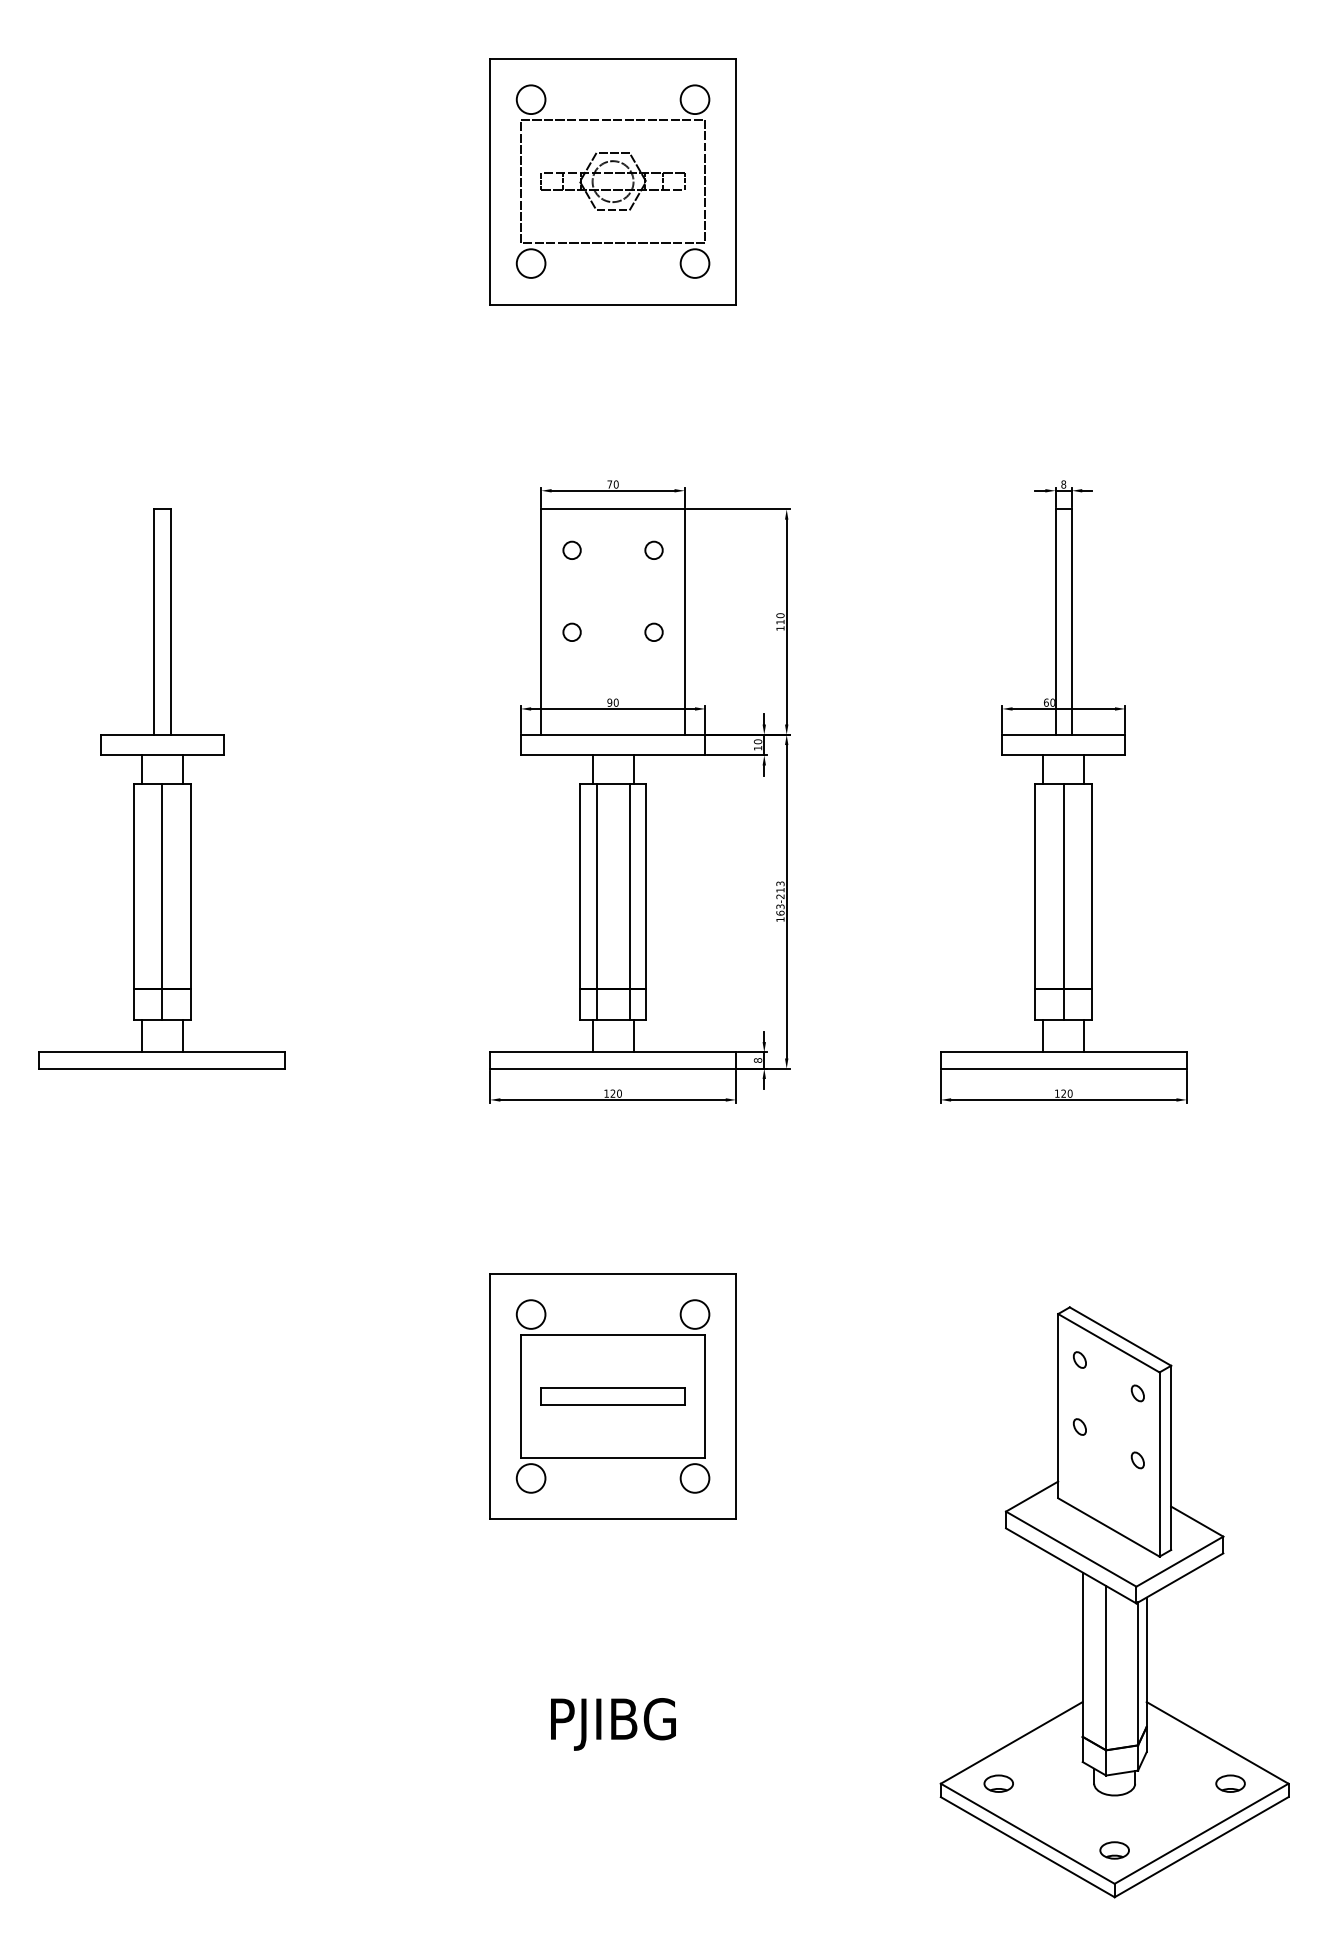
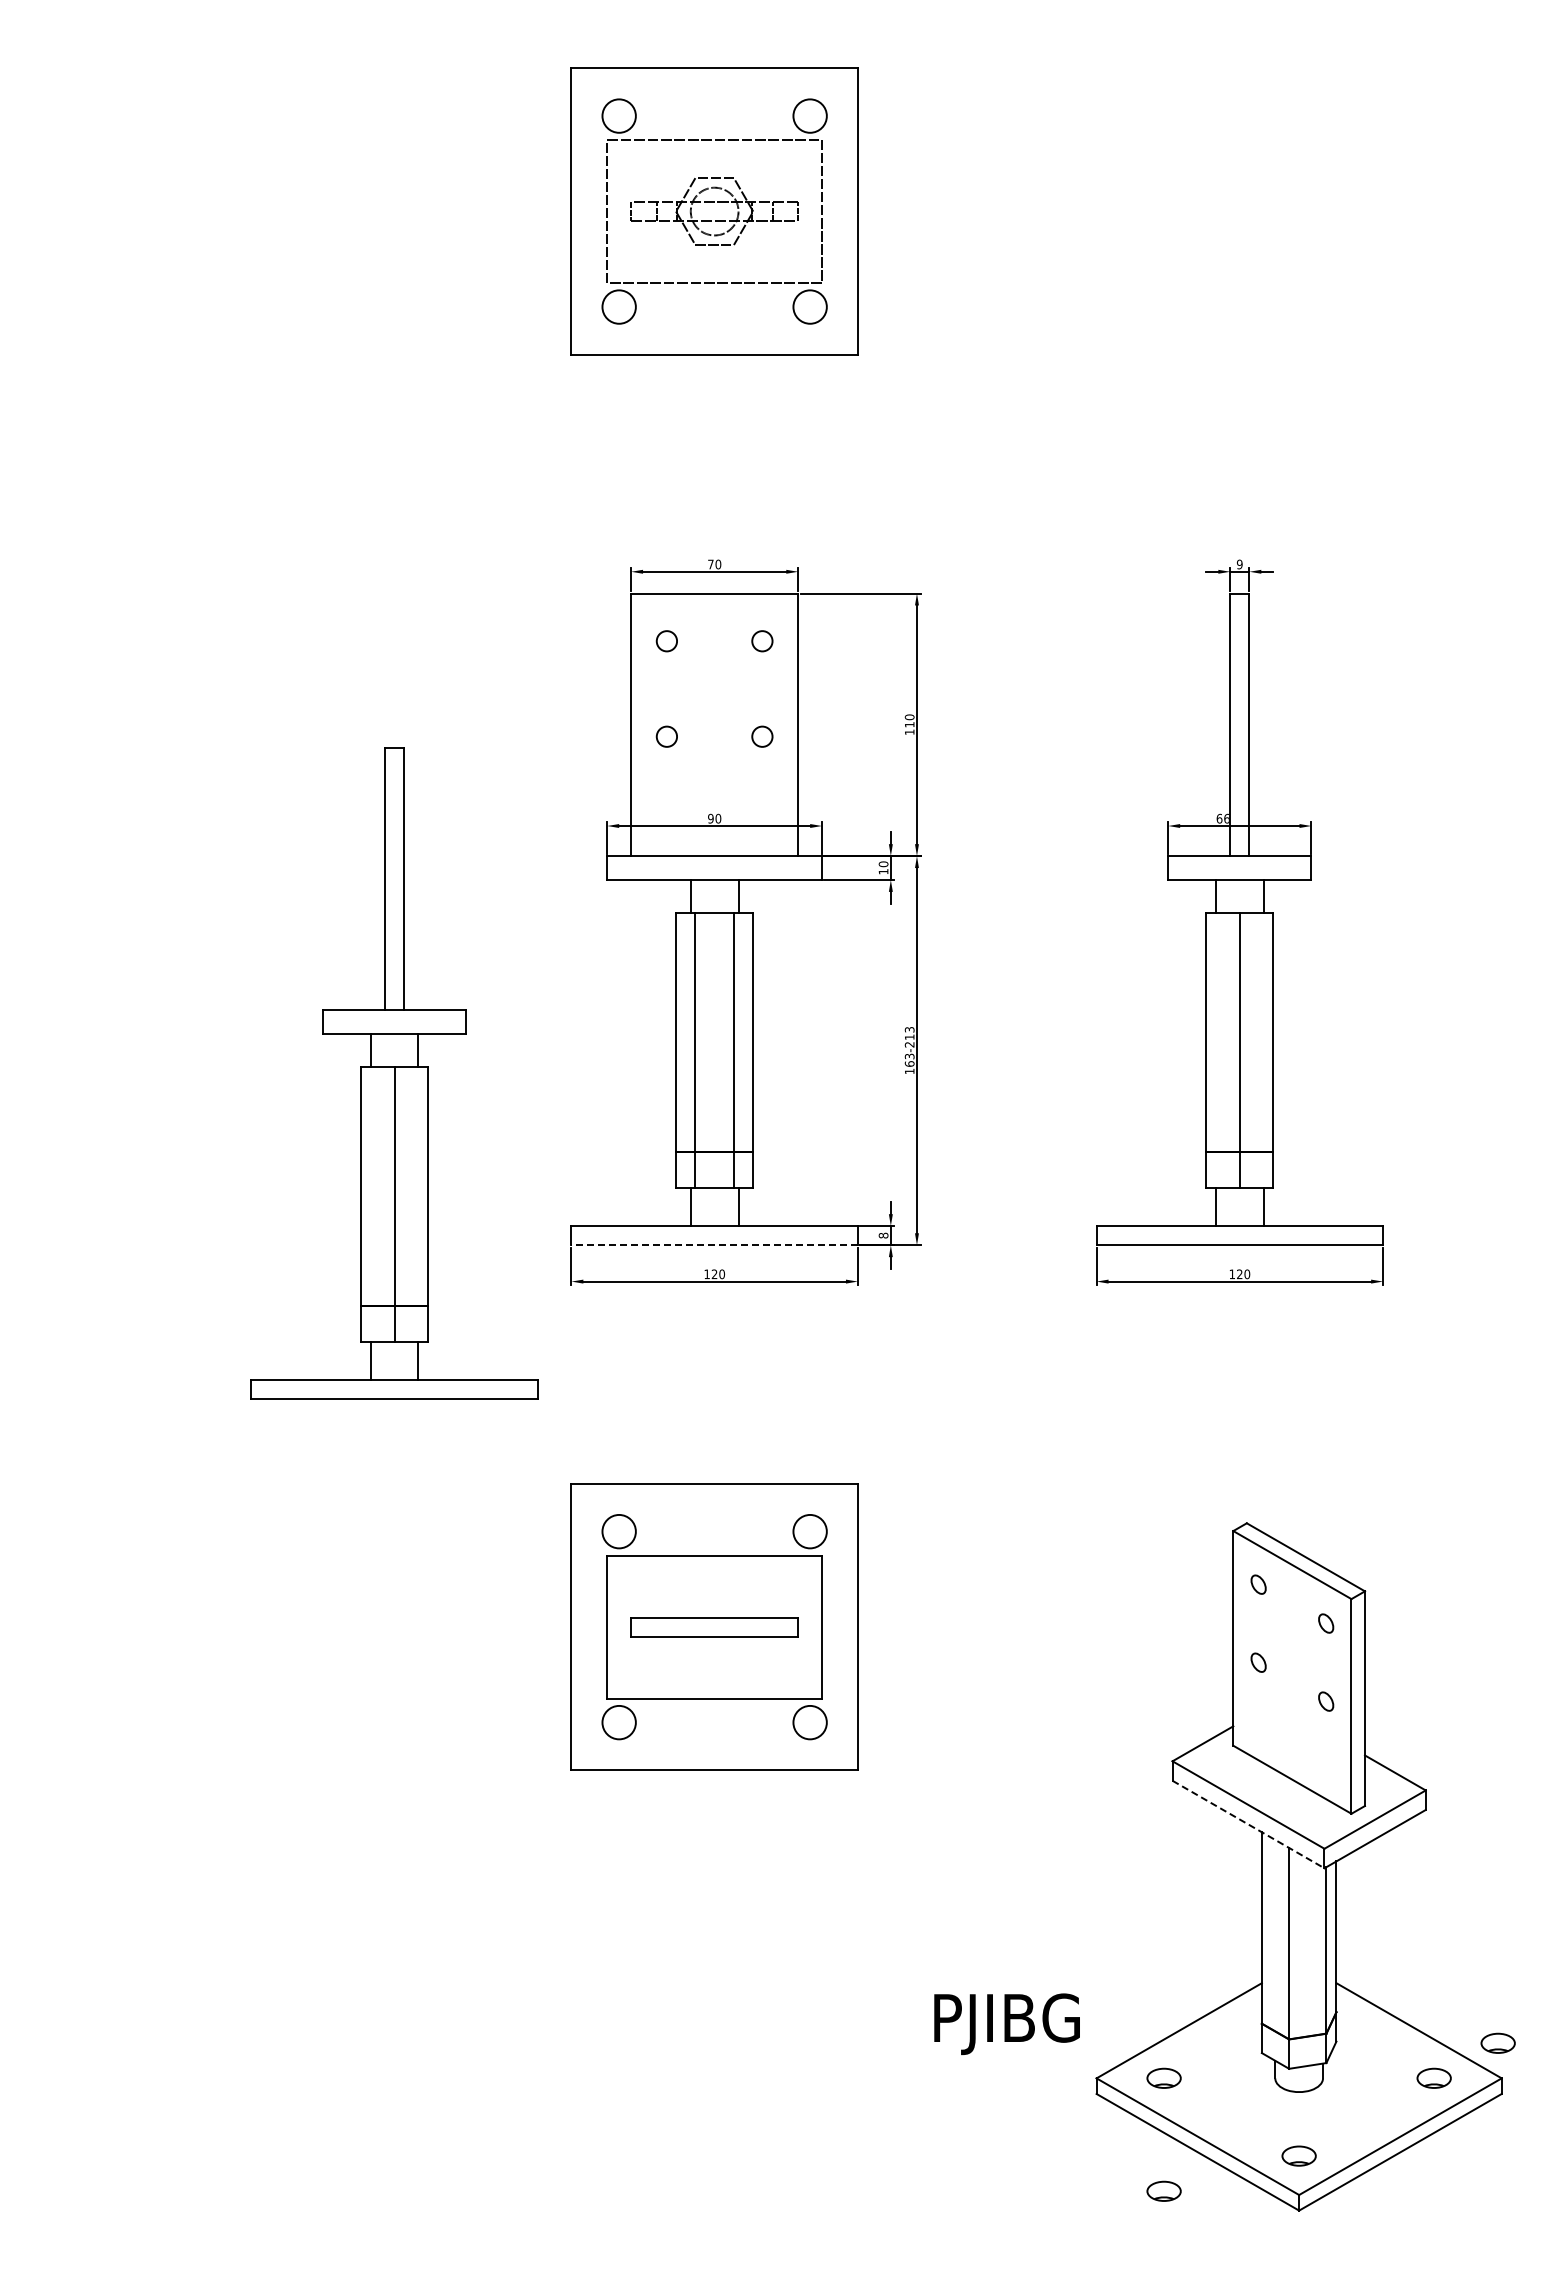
text: (1063, 484) -> (1239, 564), 8 -> 9
text: (1052, 702) -> (1226, 818), 60 -> 66
part: (162, 789) -> (394, 1073), moved
line: (612, 1068) -> (714, 1245), solid -> dashed
line: (1071, 1565) -> (1248, 1824), solid -> dashed
text: (612, 1723) -> (1006, 2023), moved
part: (1284, 1752) -> (1497, 2042), added
part: (998, 1879) -> (1163, 2190), added

